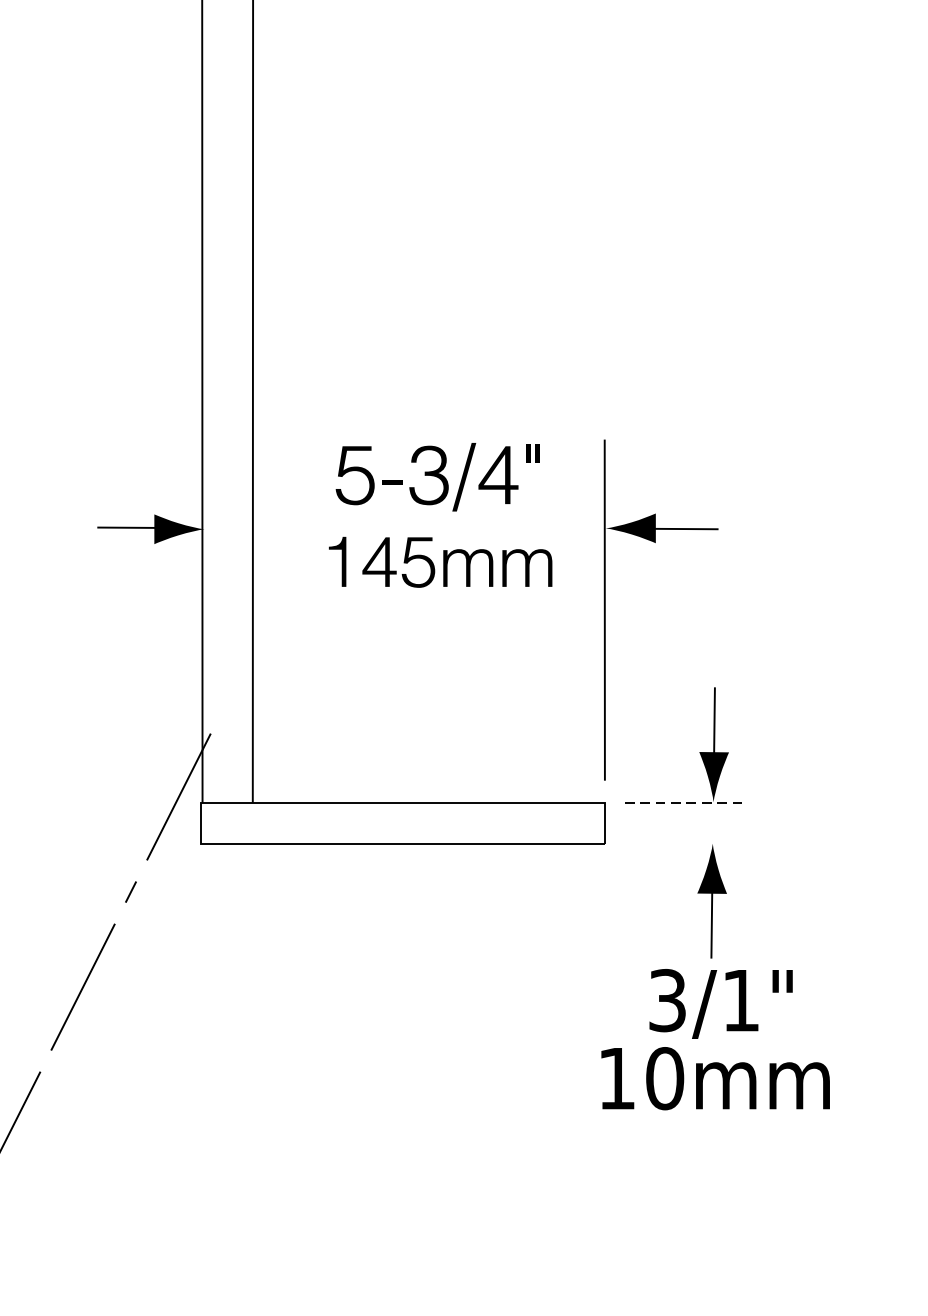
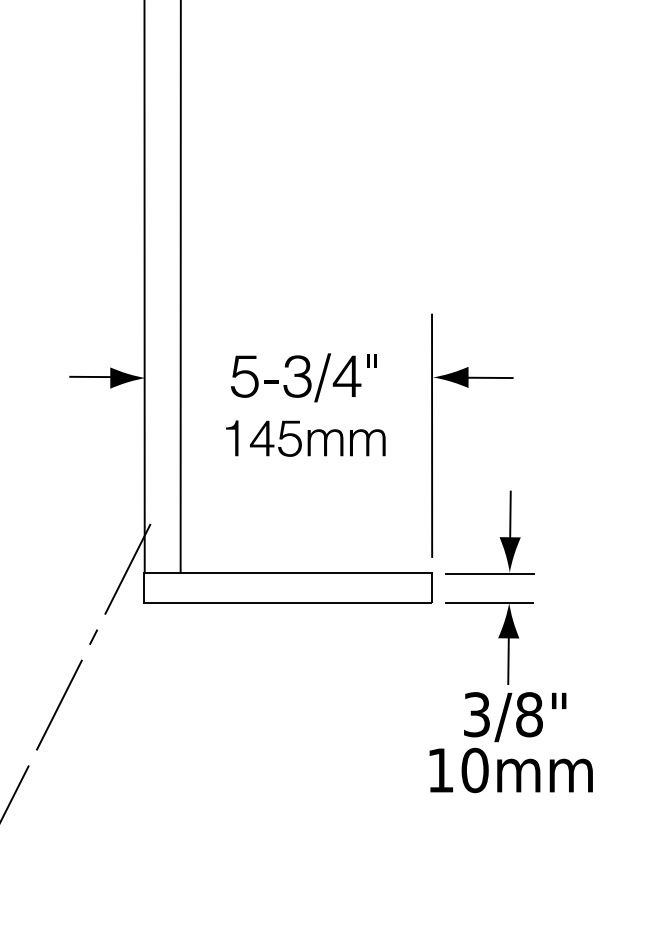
part: (436, 504) -> (302, 397), moved
line: (686, 802) -> (490, 573), dashed -> solid
line: (683, 843) -> (488, 602), added
text: (741, 1000) -> (529, 714), 3/1" -> 3/8"

